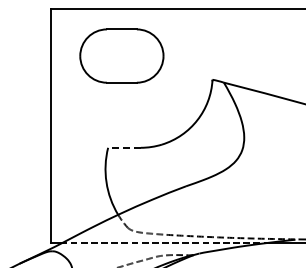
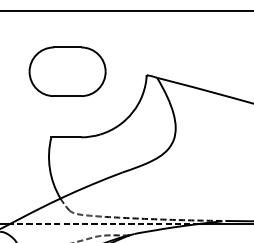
part: (121, 55) -> (67, 71), moved
line: (124, 147) -> (66, 137), dashed -> solid

